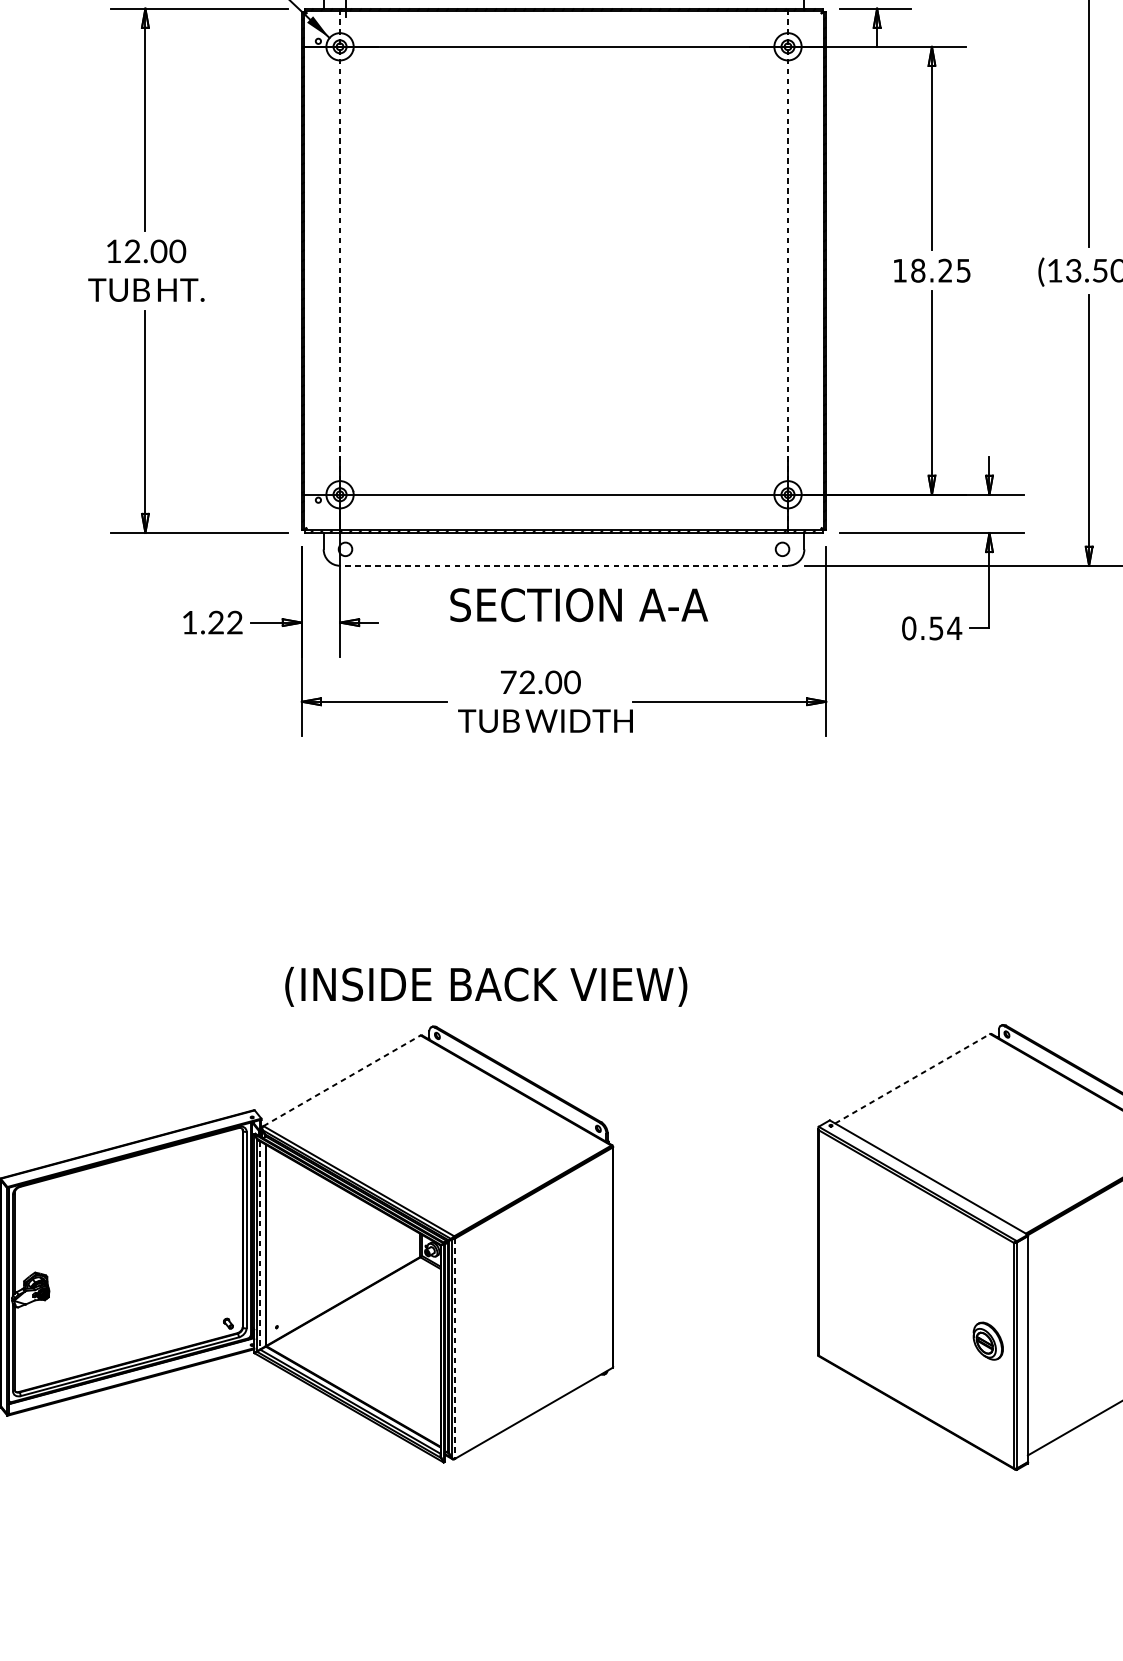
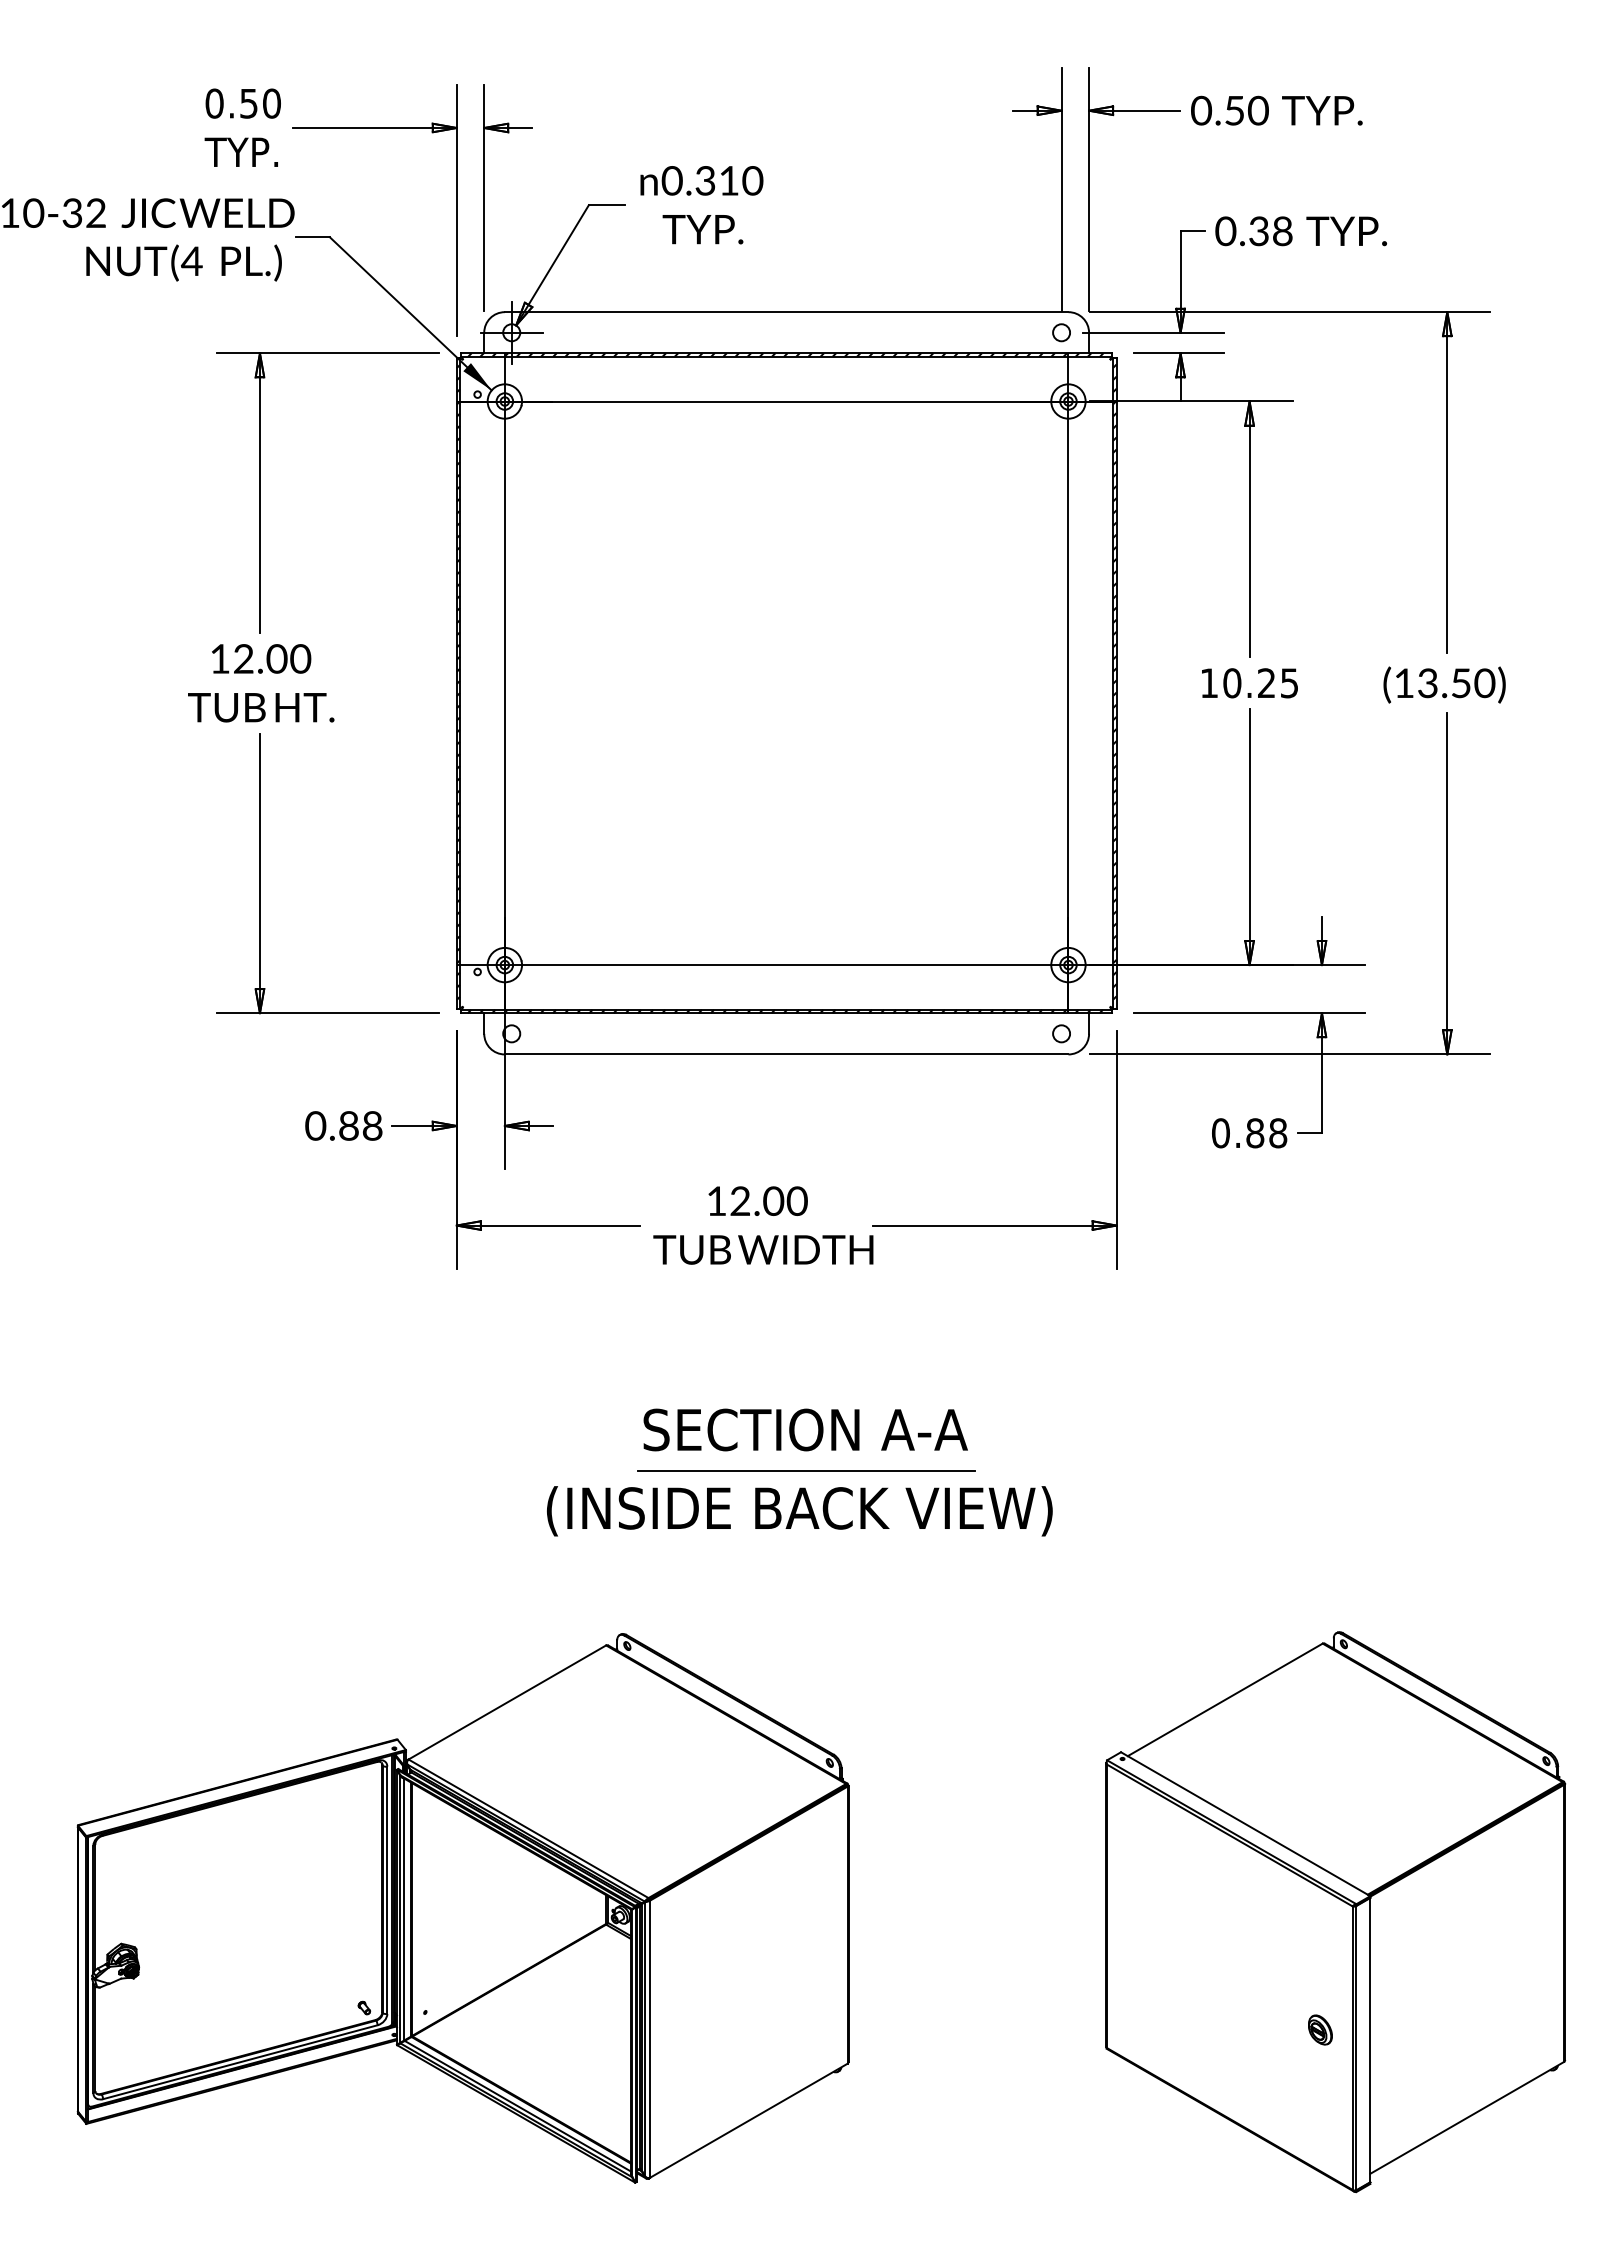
line: (339, 270) -> (504, 683), dashed -> solid
line: (788, 270) -> (1068, 683), dashed -> solid
text: (918, 270) -> (1232, 683), 18.25 -> 10.25
line: (563, 565) -> (786, 1054), dashed -> solid
text: (579, 604) -> (805, 1429), moved
text: (211, 622) -> (343, 1125), 1.22 -> 0.88
text: (945, 628) -> (1266, 1133), 0.54 -> 0.88
text: (508, 681) -> (716, 1200), 72.00 -> 12.00
line: (579, 896) -> (806, 1470), added
text: (486, 987) -> (799, 1511), moved
line: (912, 1078) -> (1225, 1699), dashed -> solid
line: (342, 1080) -> (507, 1702), dashed -> solid
line: (260, 1245) -> (404, 1909), dashed -> solid
part: (988, 1340) -> (1320, 2029), size x0.62
line: (455, 1348) -> (650, 2039), dashed -> solid

